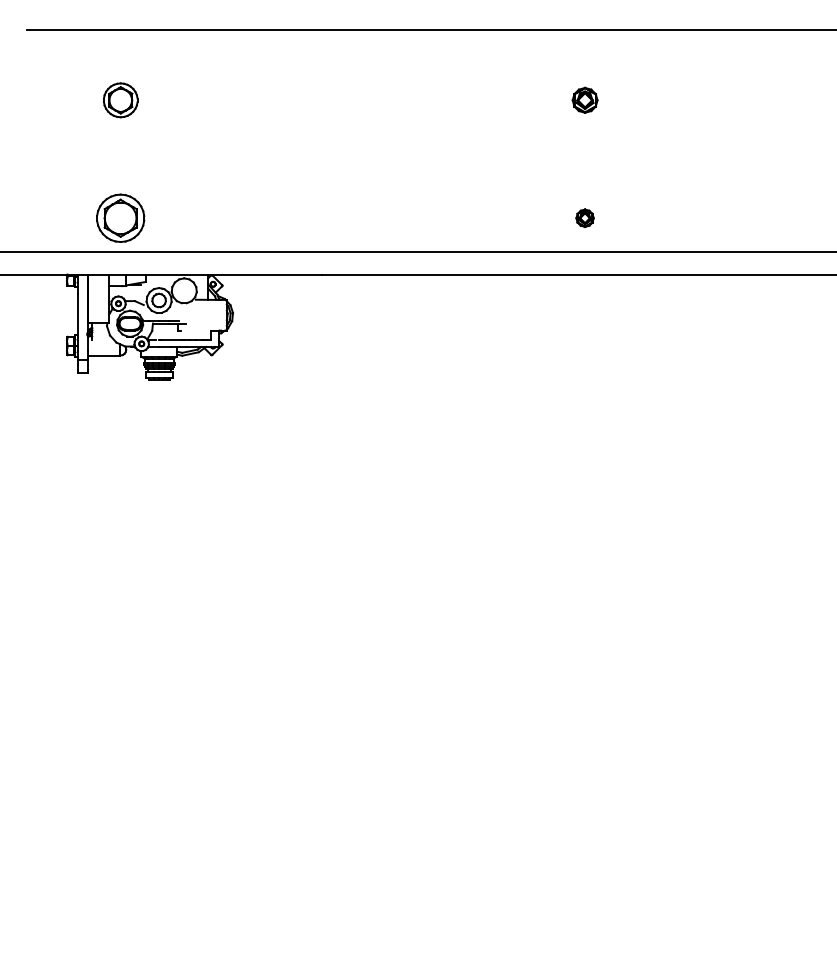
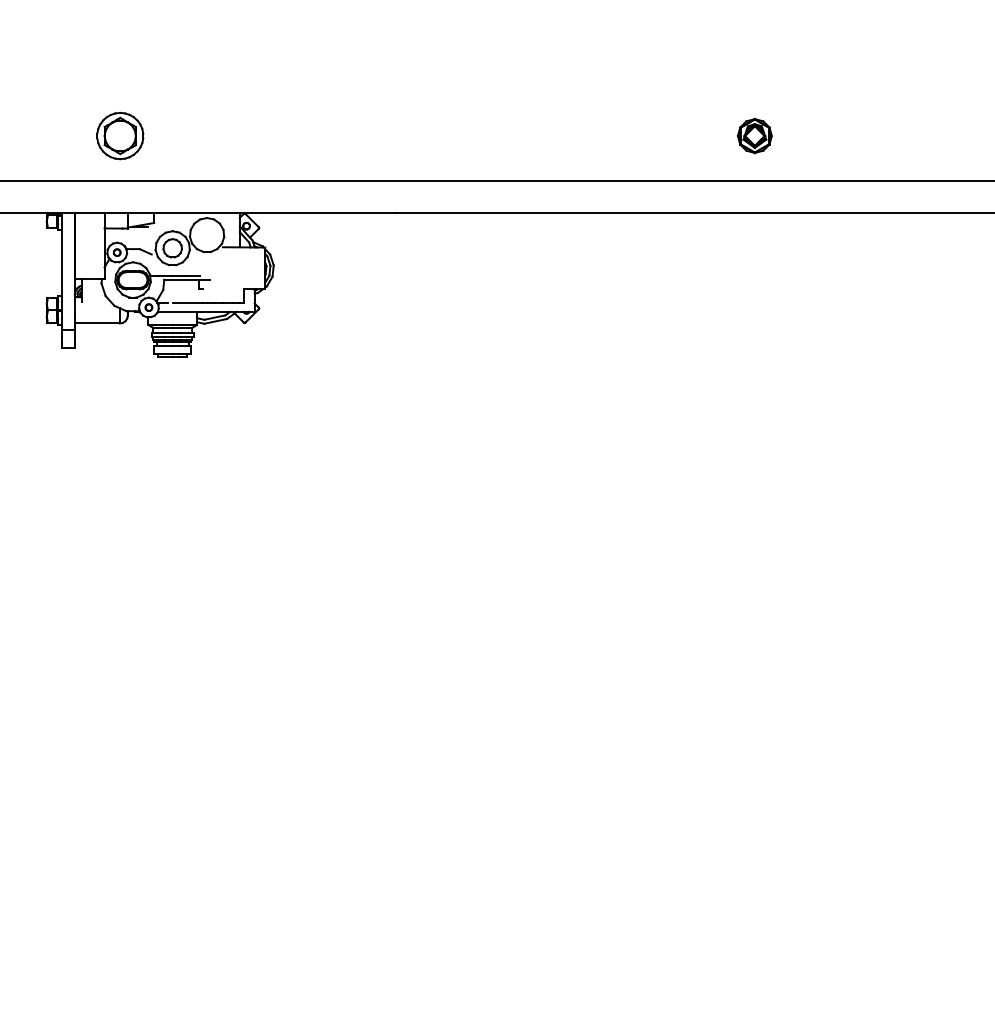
part: (584, 217) -> (754, 134), size x1.43
part: (120, 218) -> (119, 136), size x0.71

